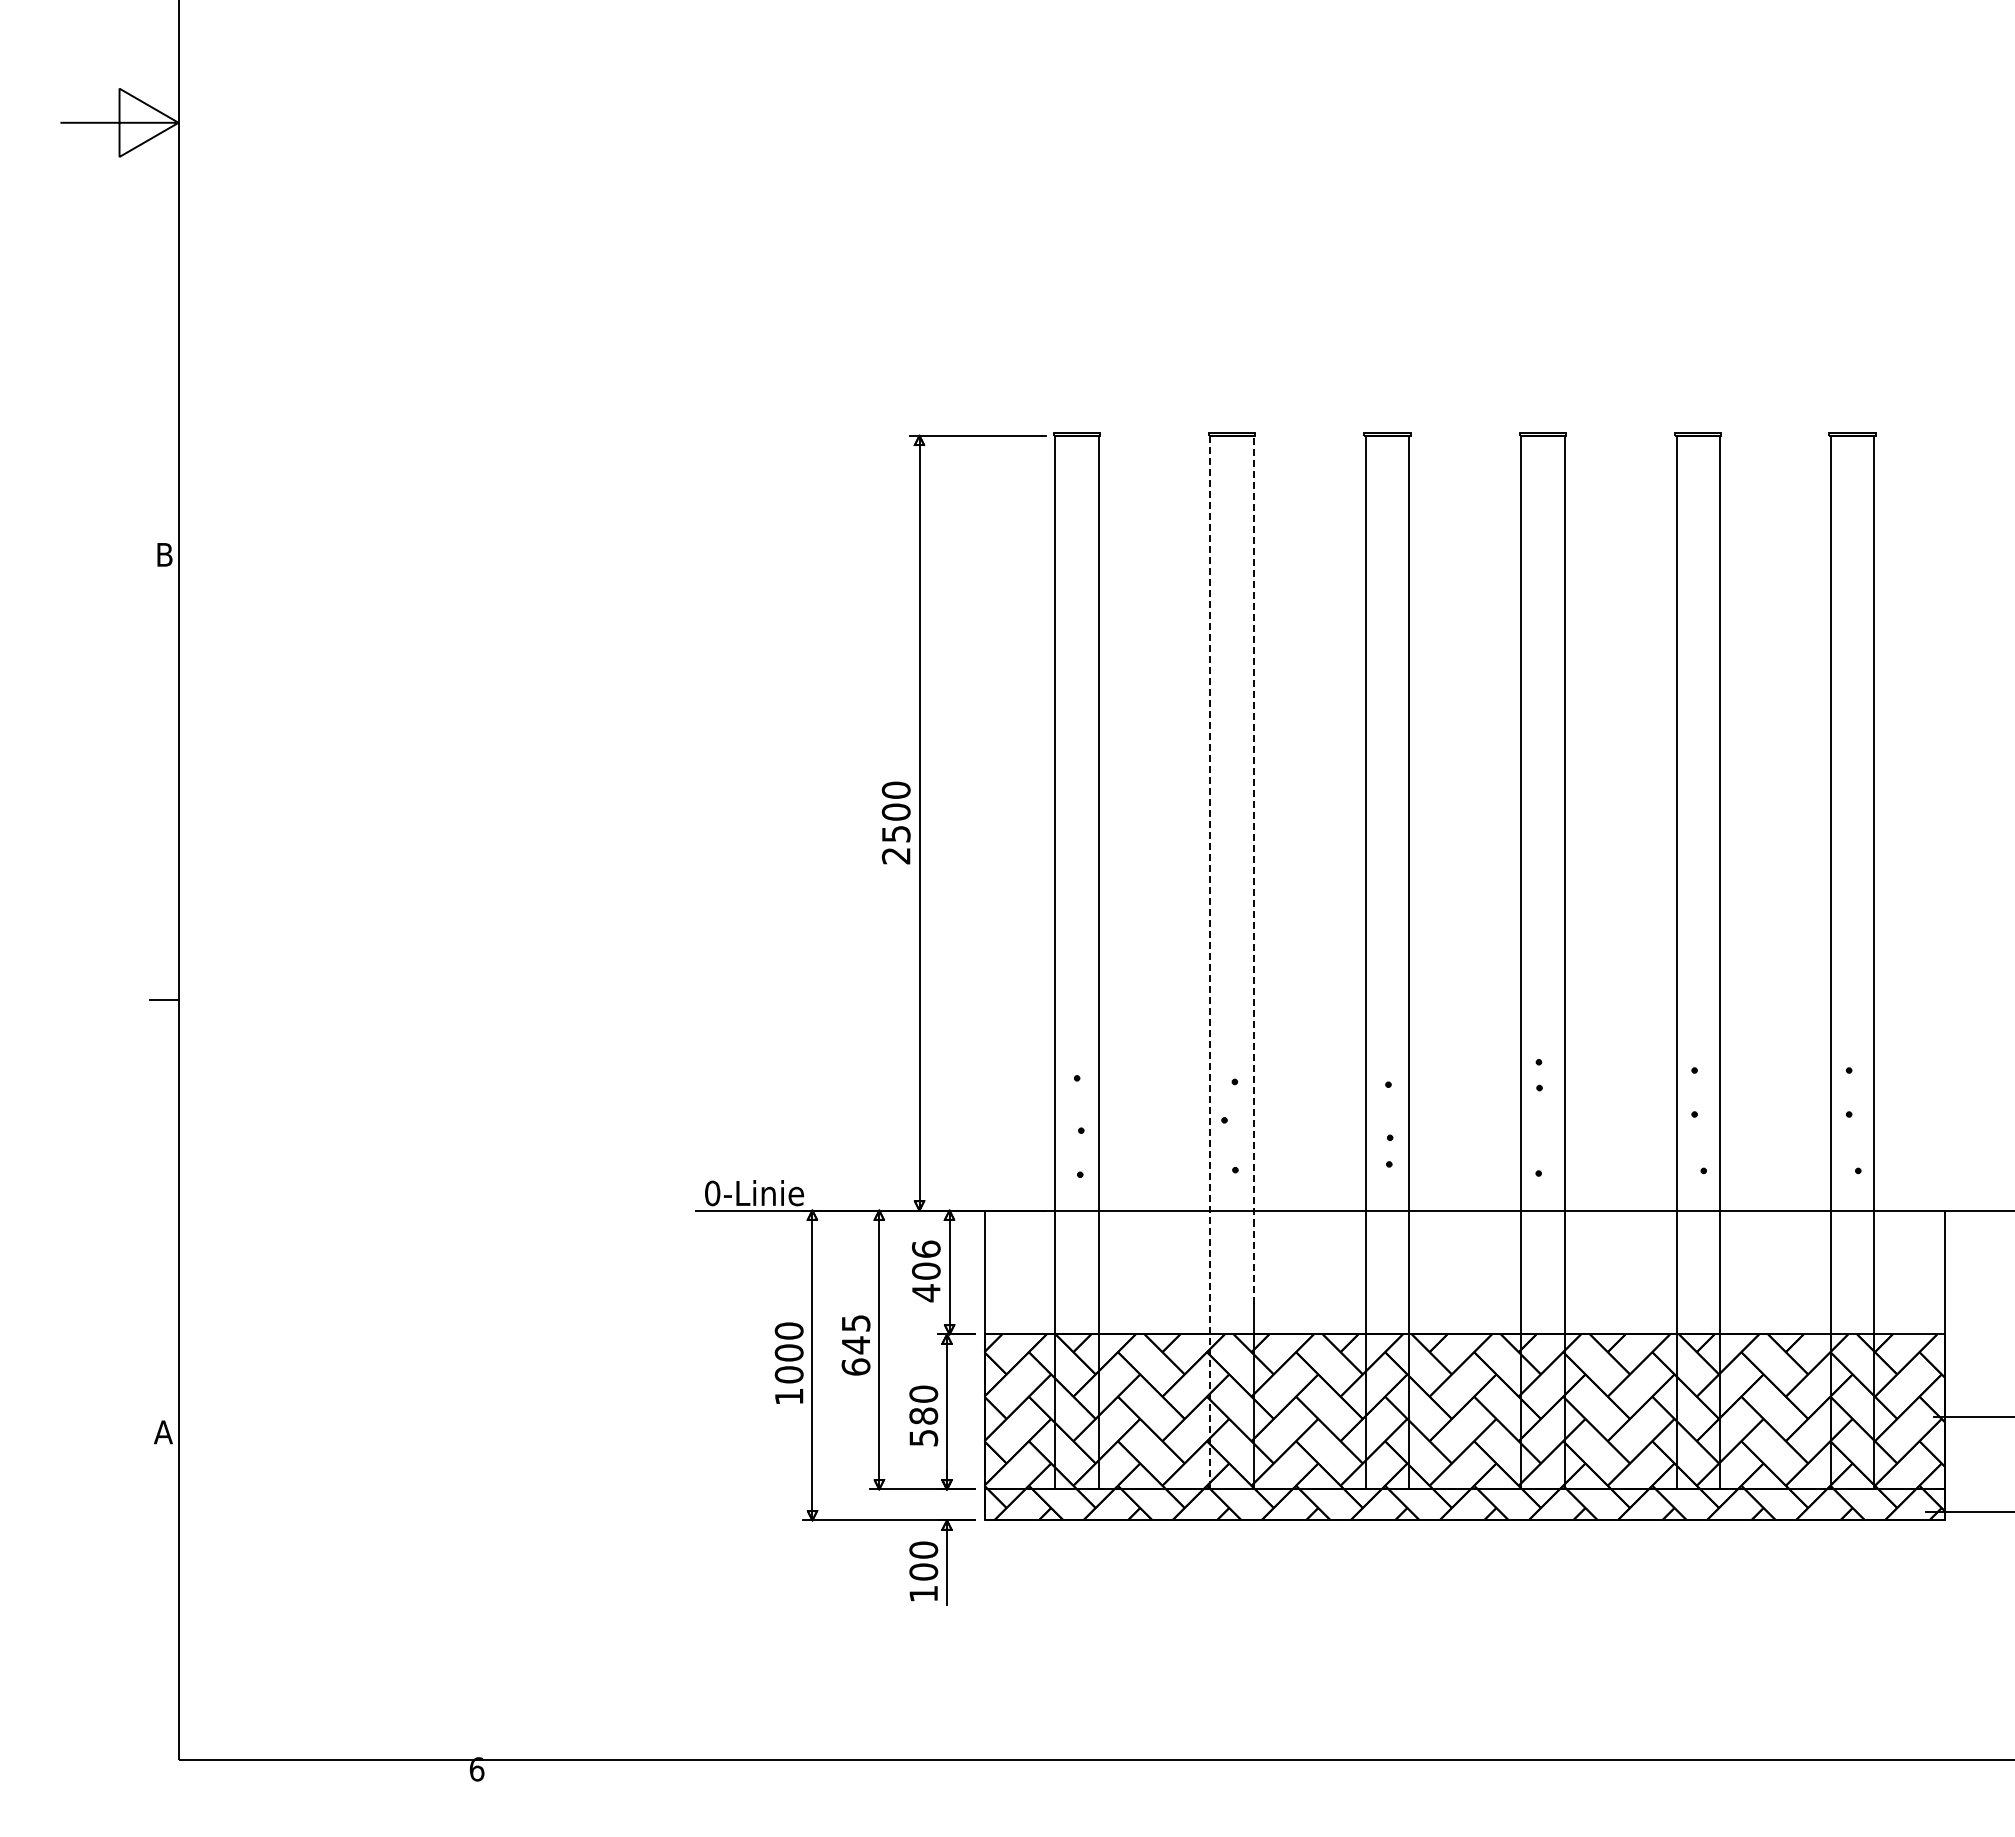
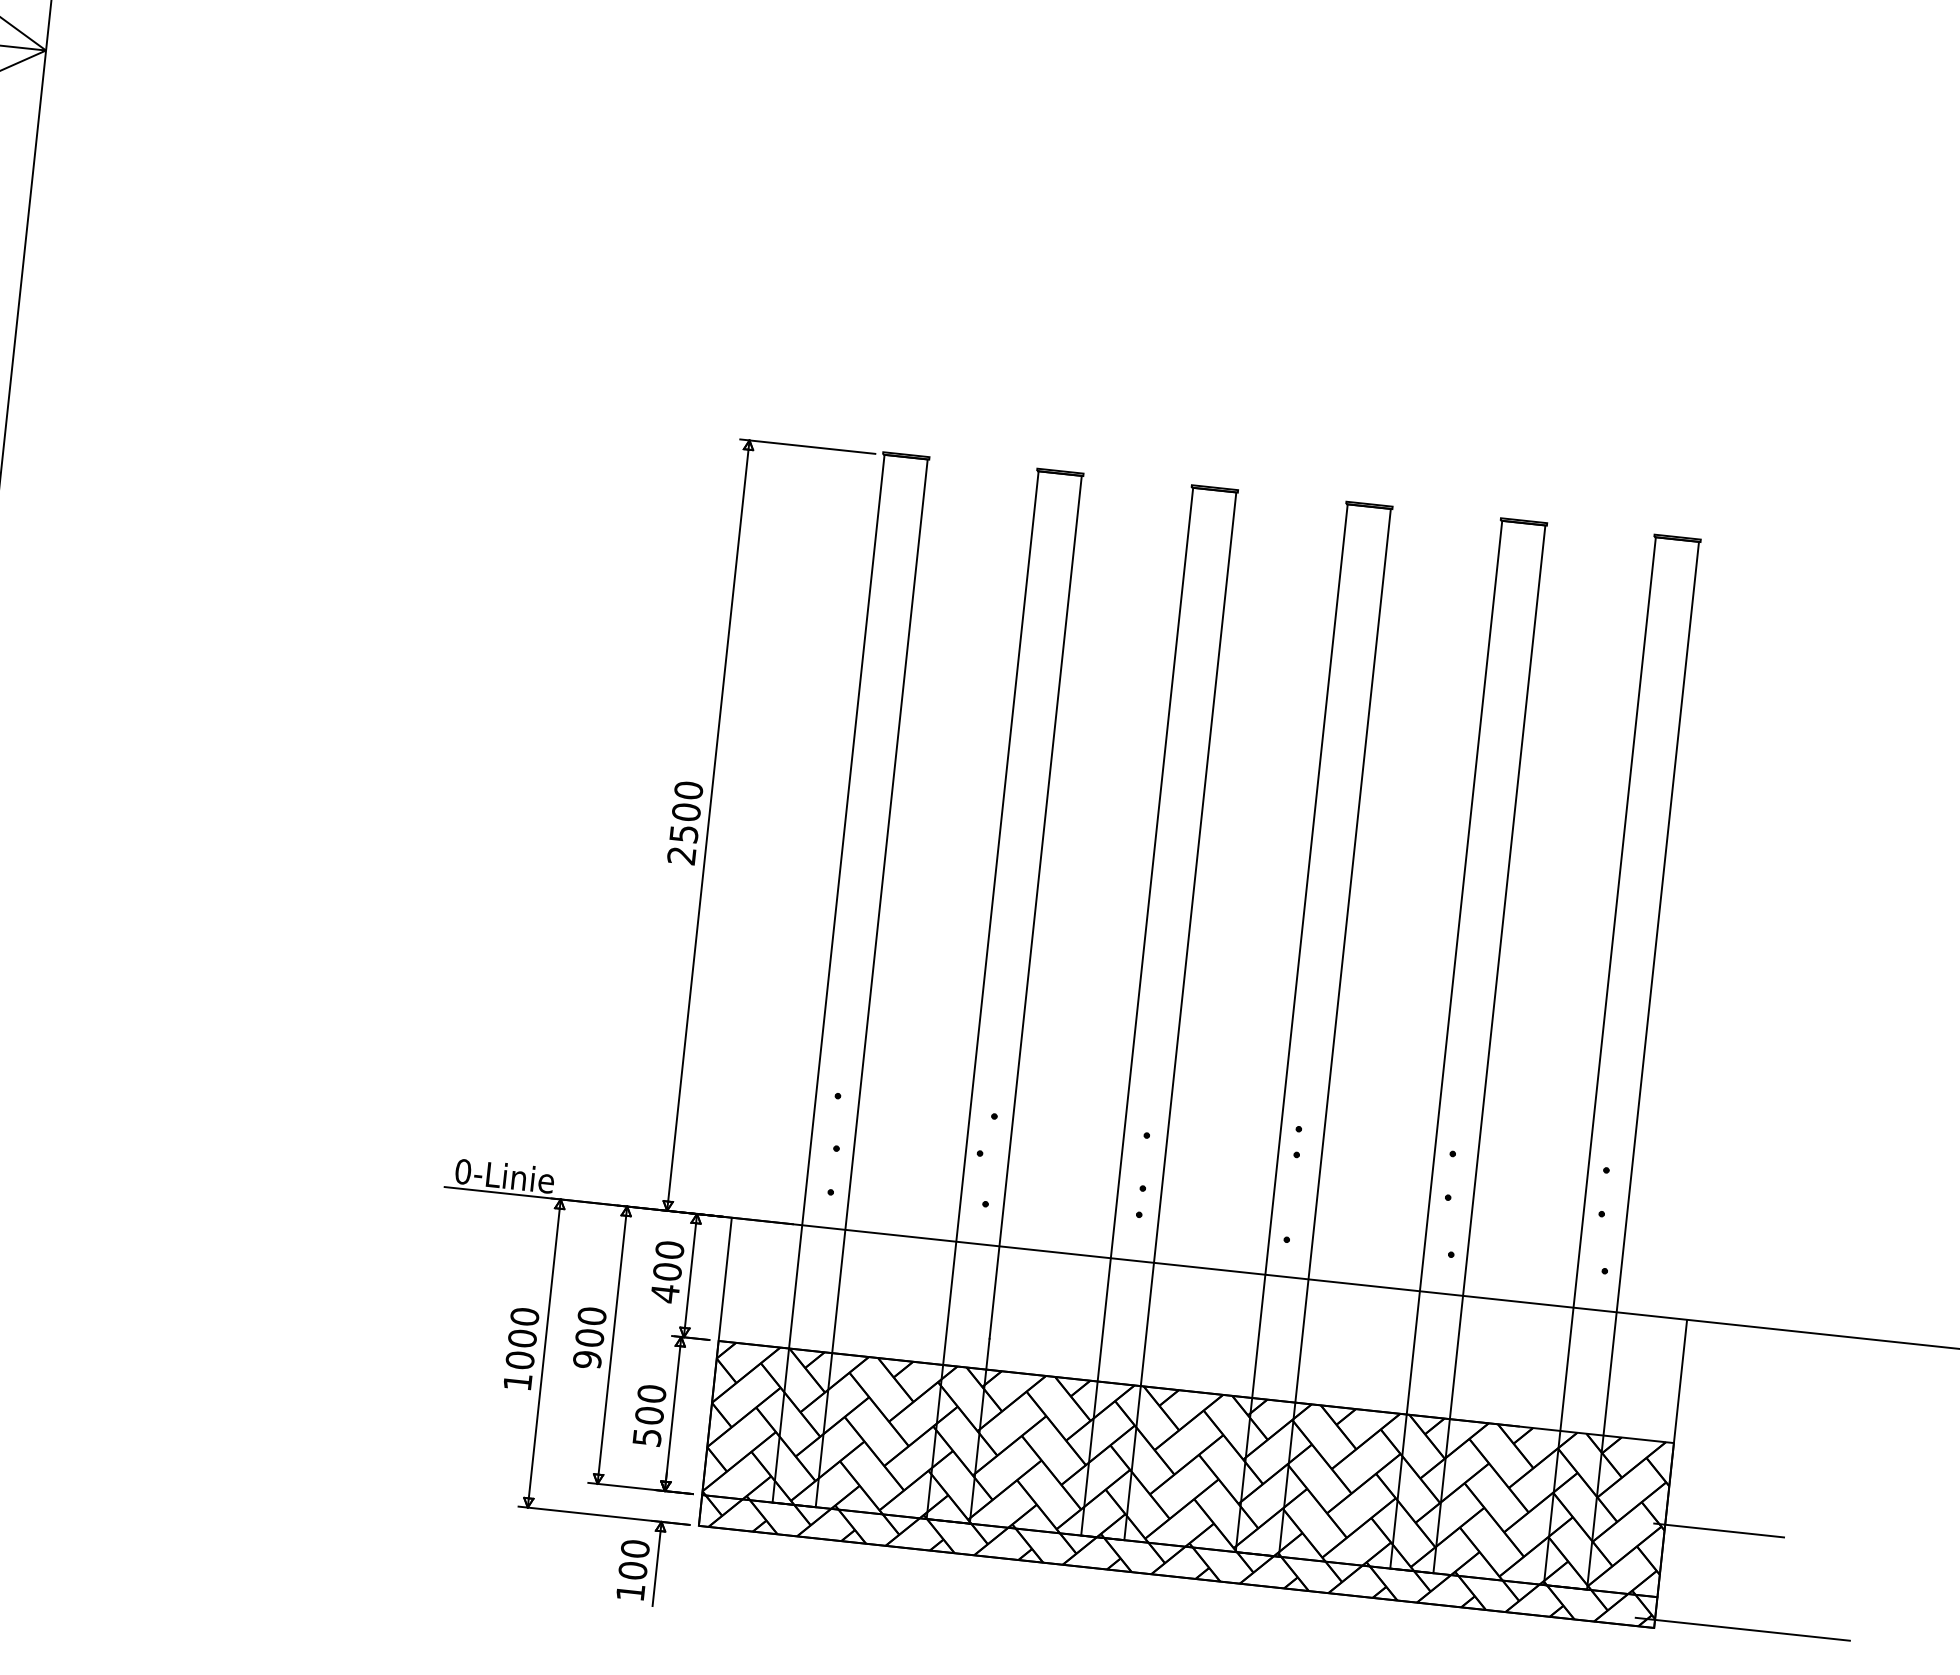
line: (1253, 869) -> (1035, 907), dashed -> solid
line: (1210, 962) -> (982, 995), dashed -> solid
text: (925, 1248) -> (669, 1249), 406 -> 400
text: (855, 1344) -> (589, 1337), 645 -> 900
text: (923, 1415) -> (649, 1415), 580 -> 500

